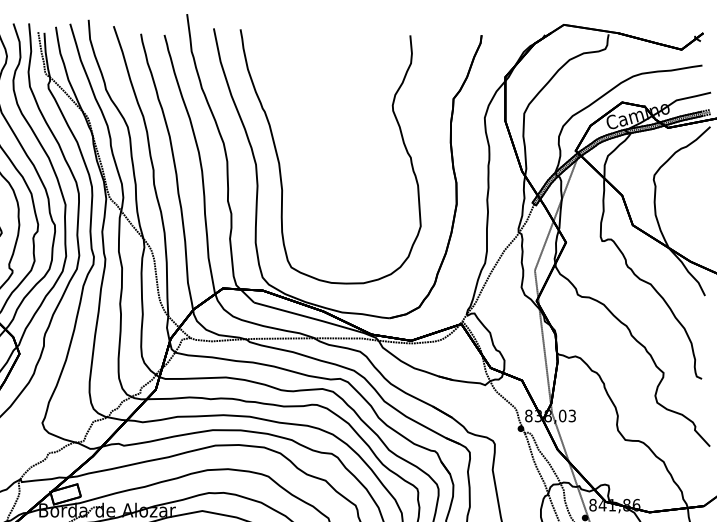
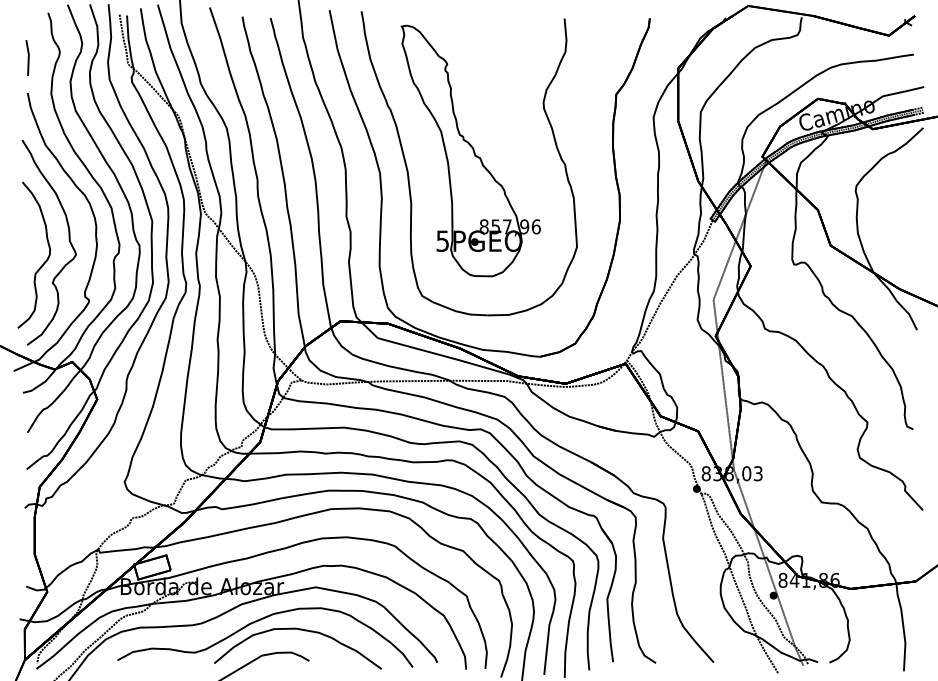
part: (331, 145) -> (470, 150), added

